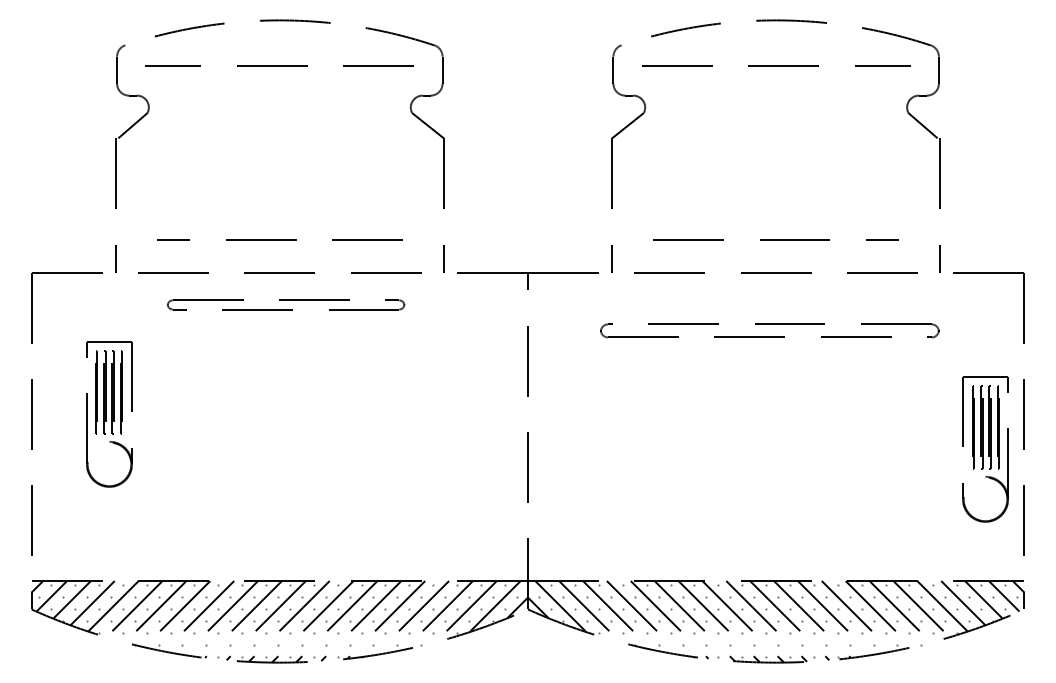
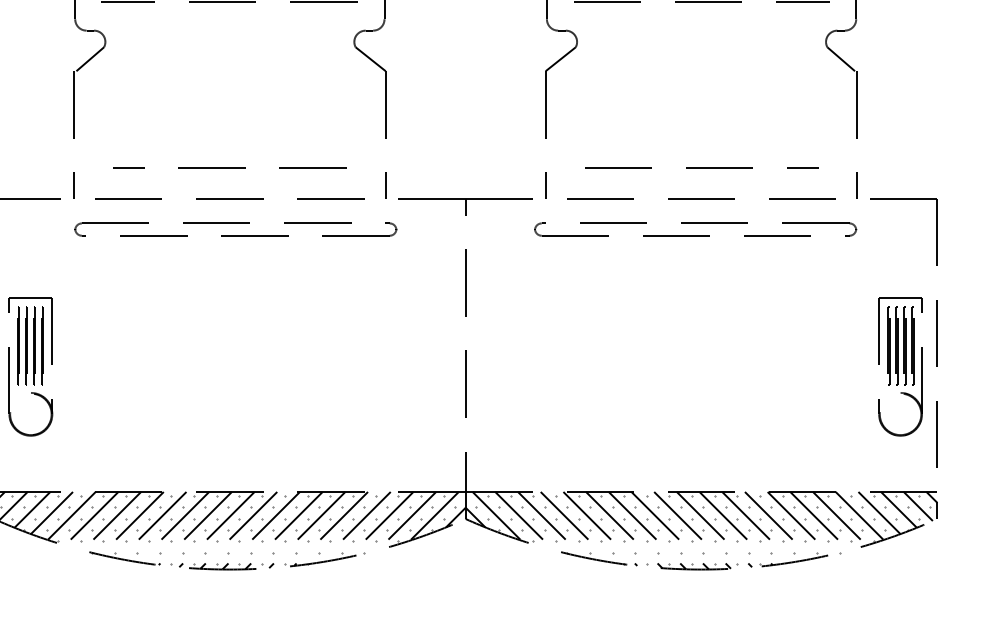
part: (285, 304) -> (235, 229), size x1.43
part: (769, 330) -> (695, 229), moved
part: (109, 414) -> (30, 366), moved

